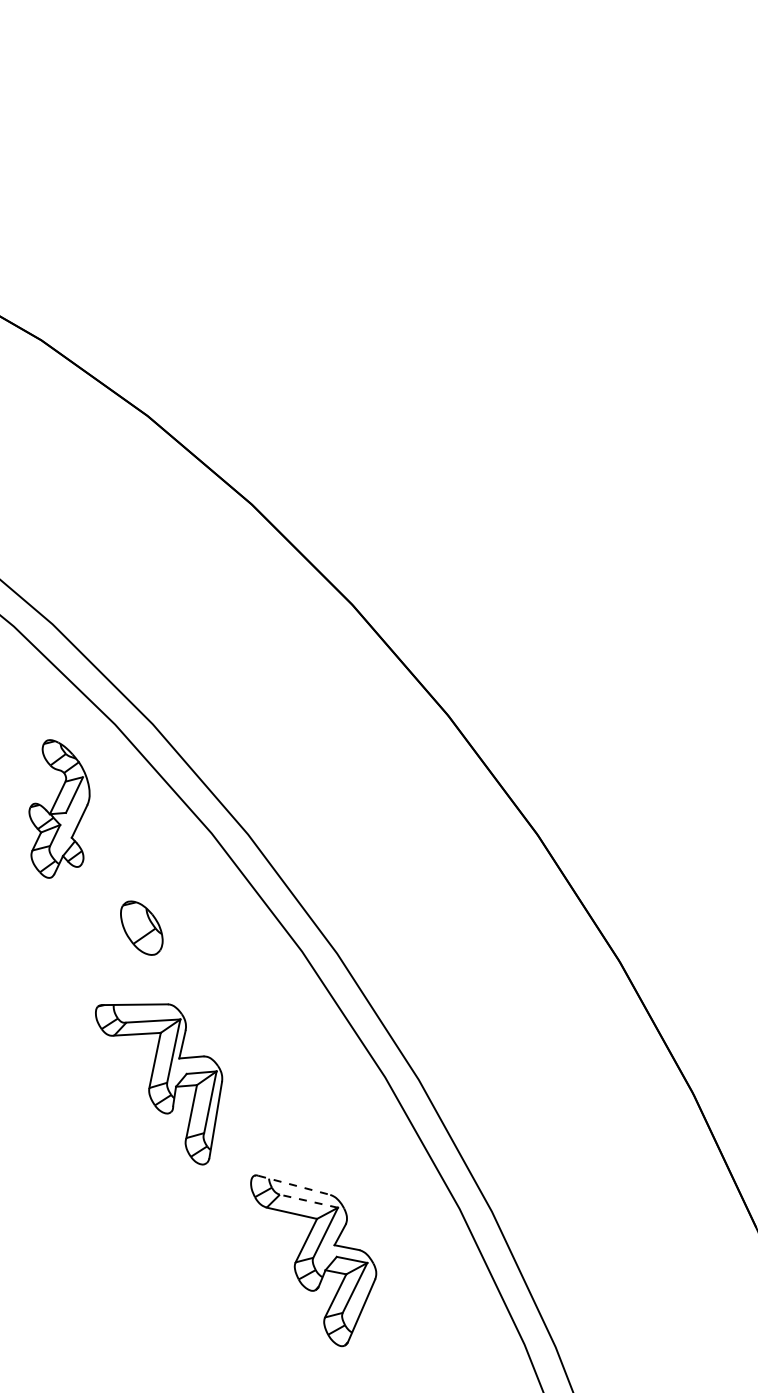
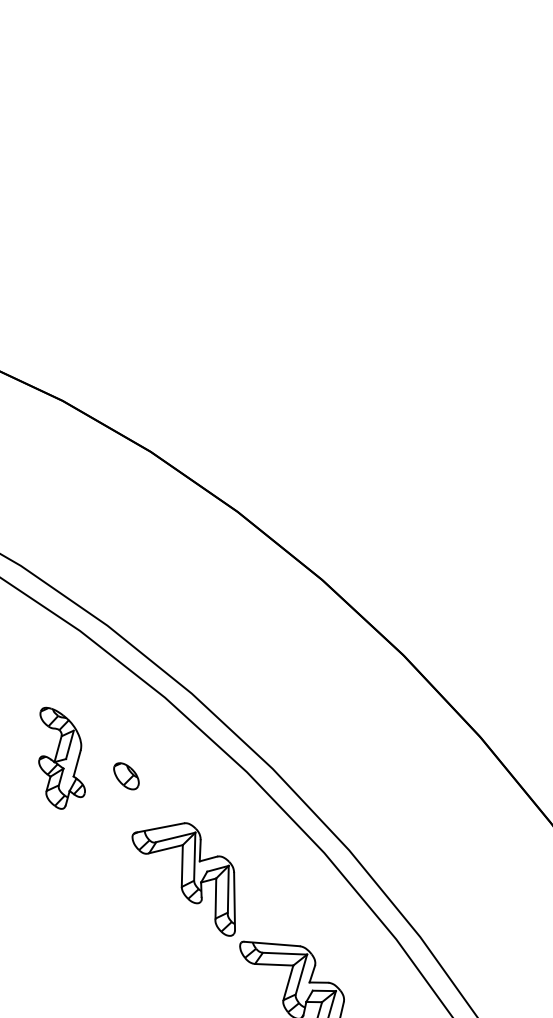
part: (59, 808) -> (60, 756), moved
part: (141, 928) -> (126, 776), size x0.71
part: (159, 1084) -> (188, 883), moved
line: (294, 1185) -> (272, 944), dashed -> solid
line: (308, 1201) -> (284, 953), dashed -> solid

